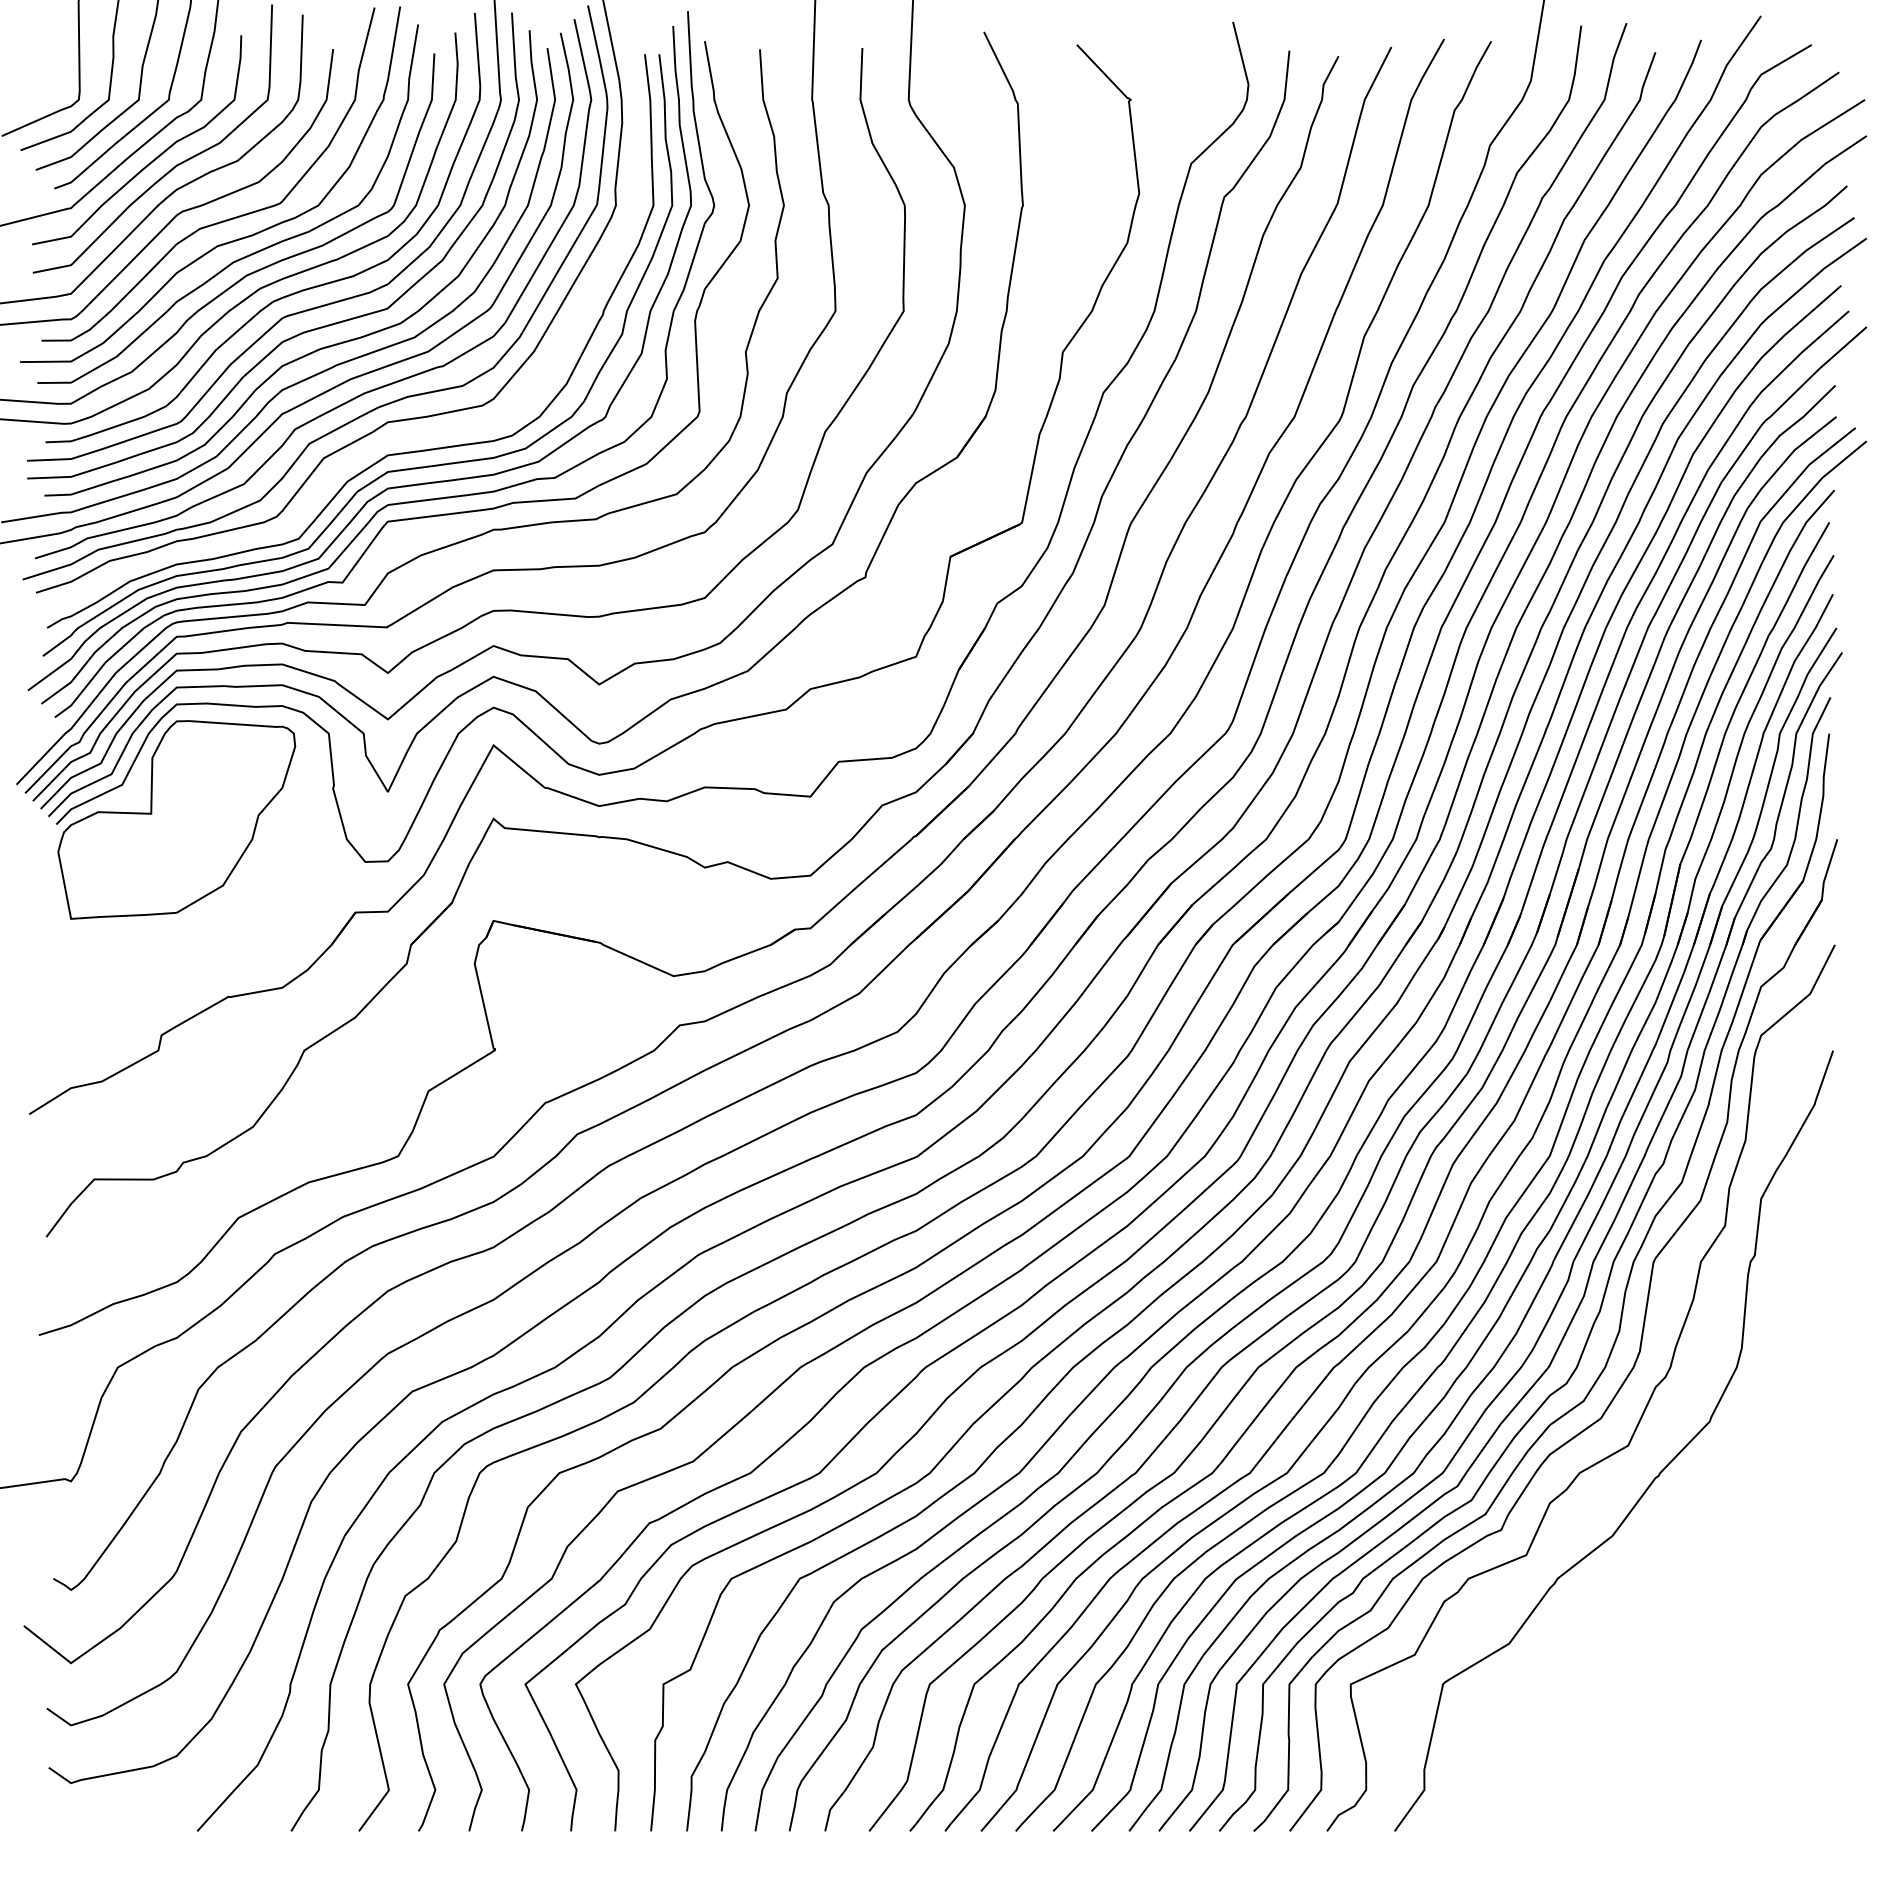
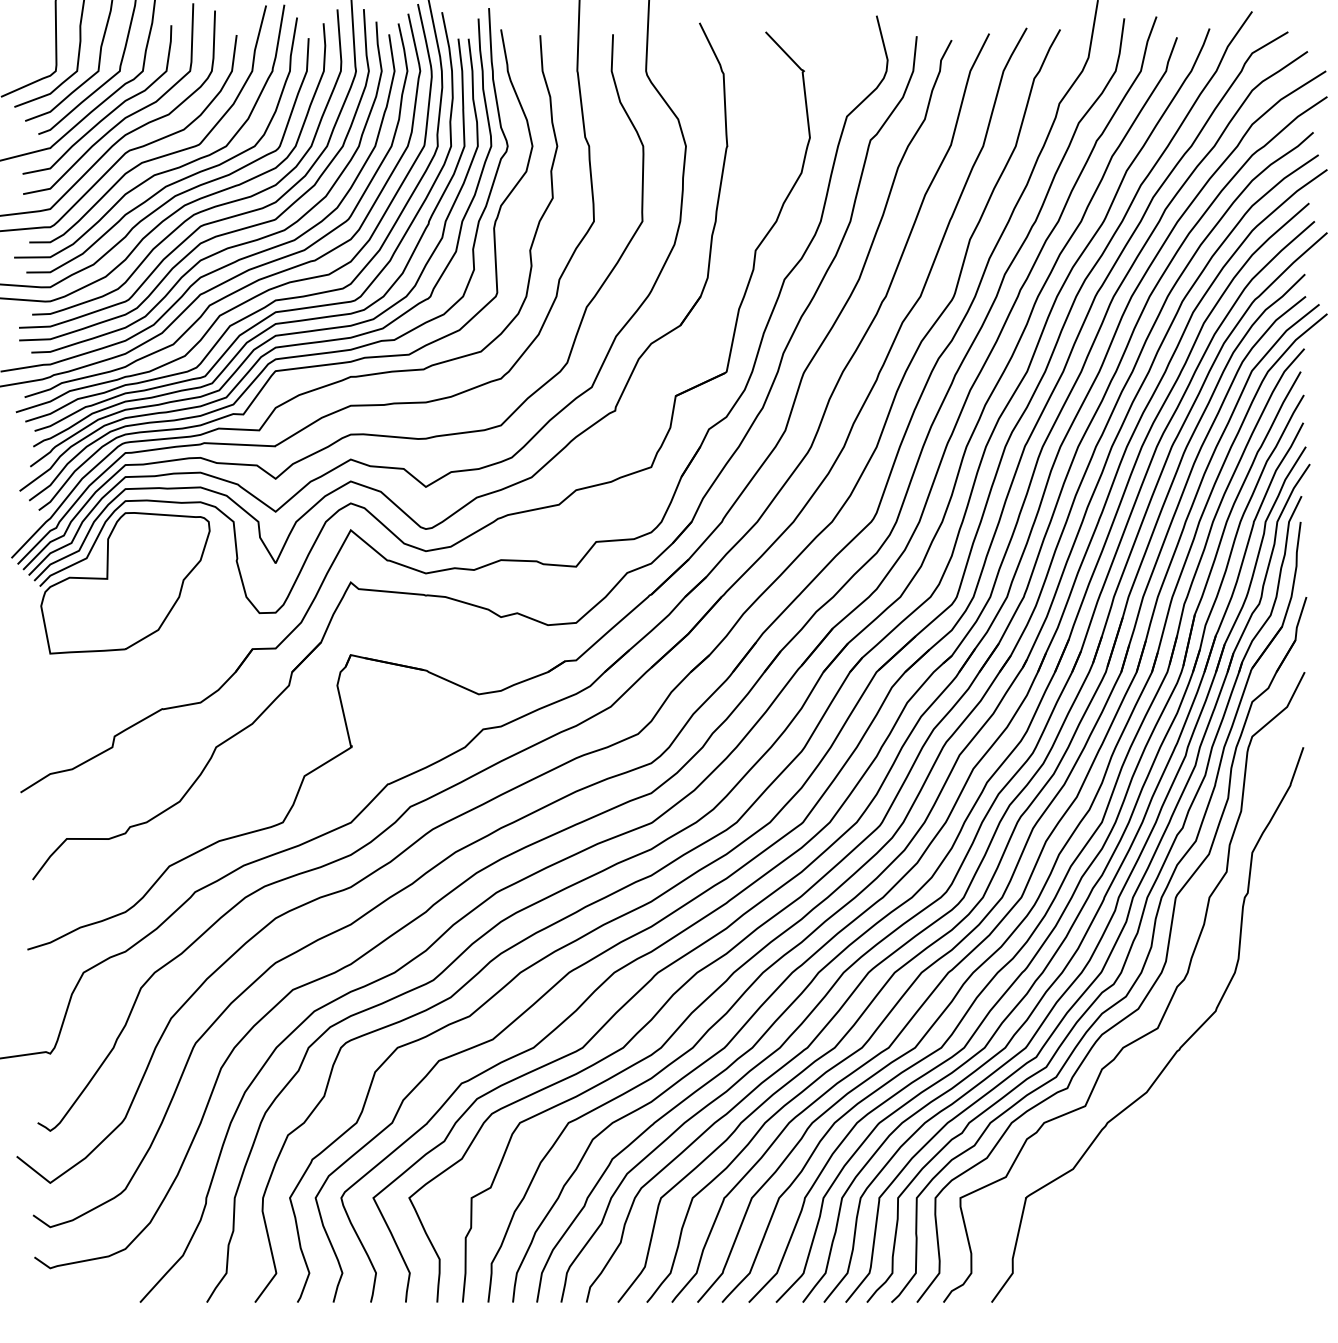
curve: (388, 437) -> (276, 311), added

